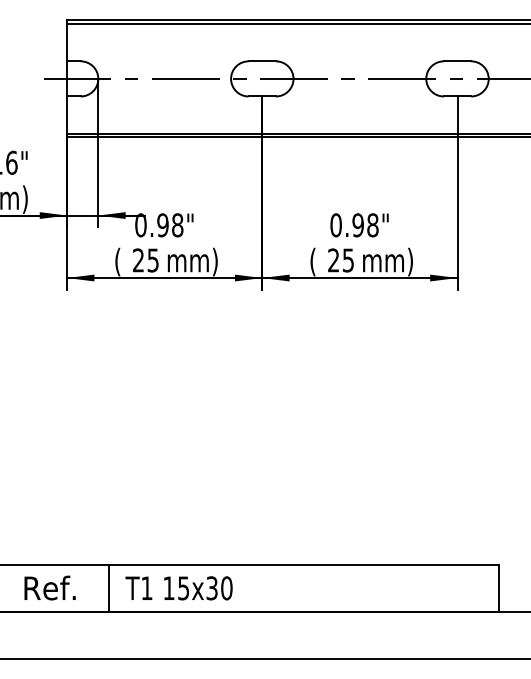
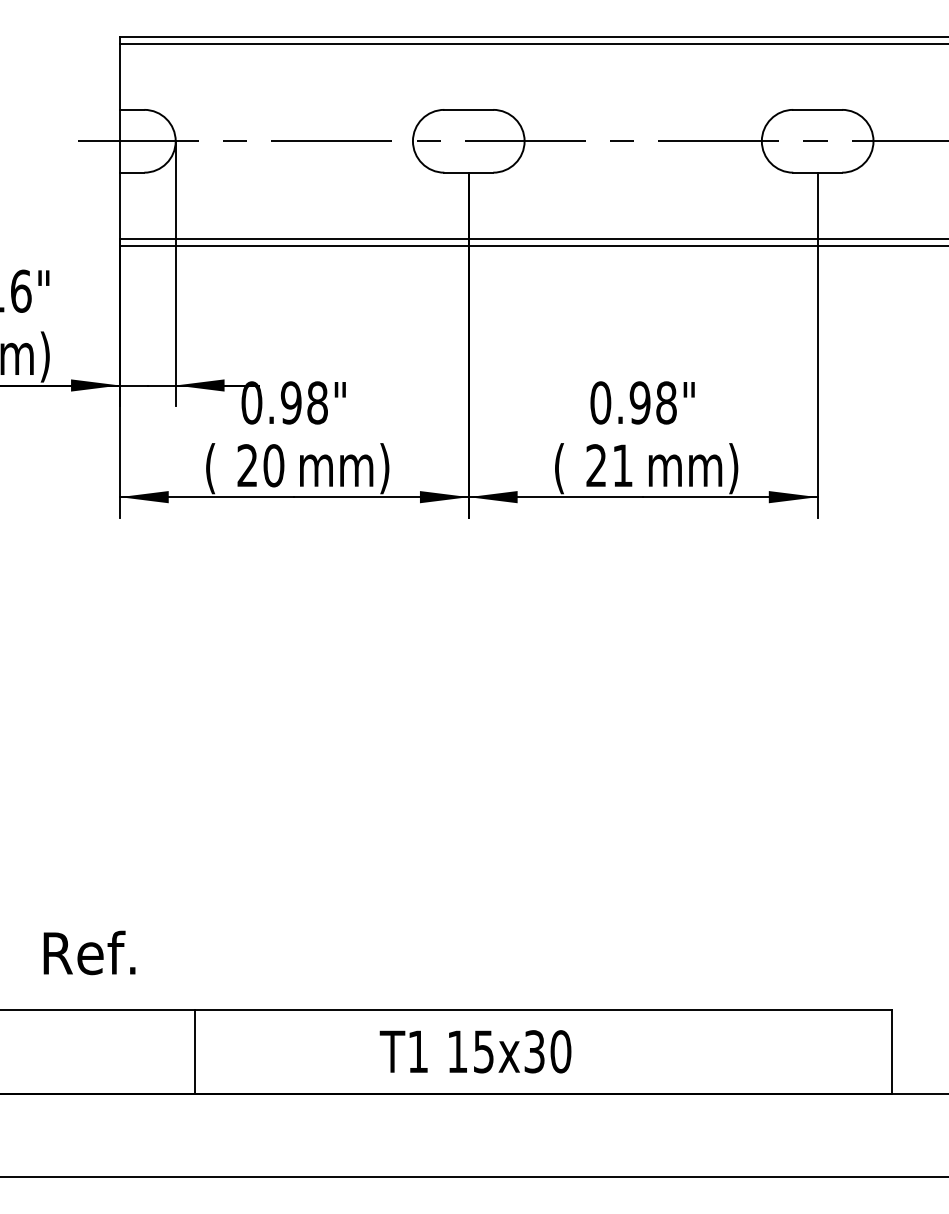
text: (153, 260) -> (274, 465), 25 -> 20
text: (348, 260) -> (622, 465), 25 -> 21
text: (49, 587) -> (88, 951), moved
text: (178, 588) -> (474, 1052), moved

